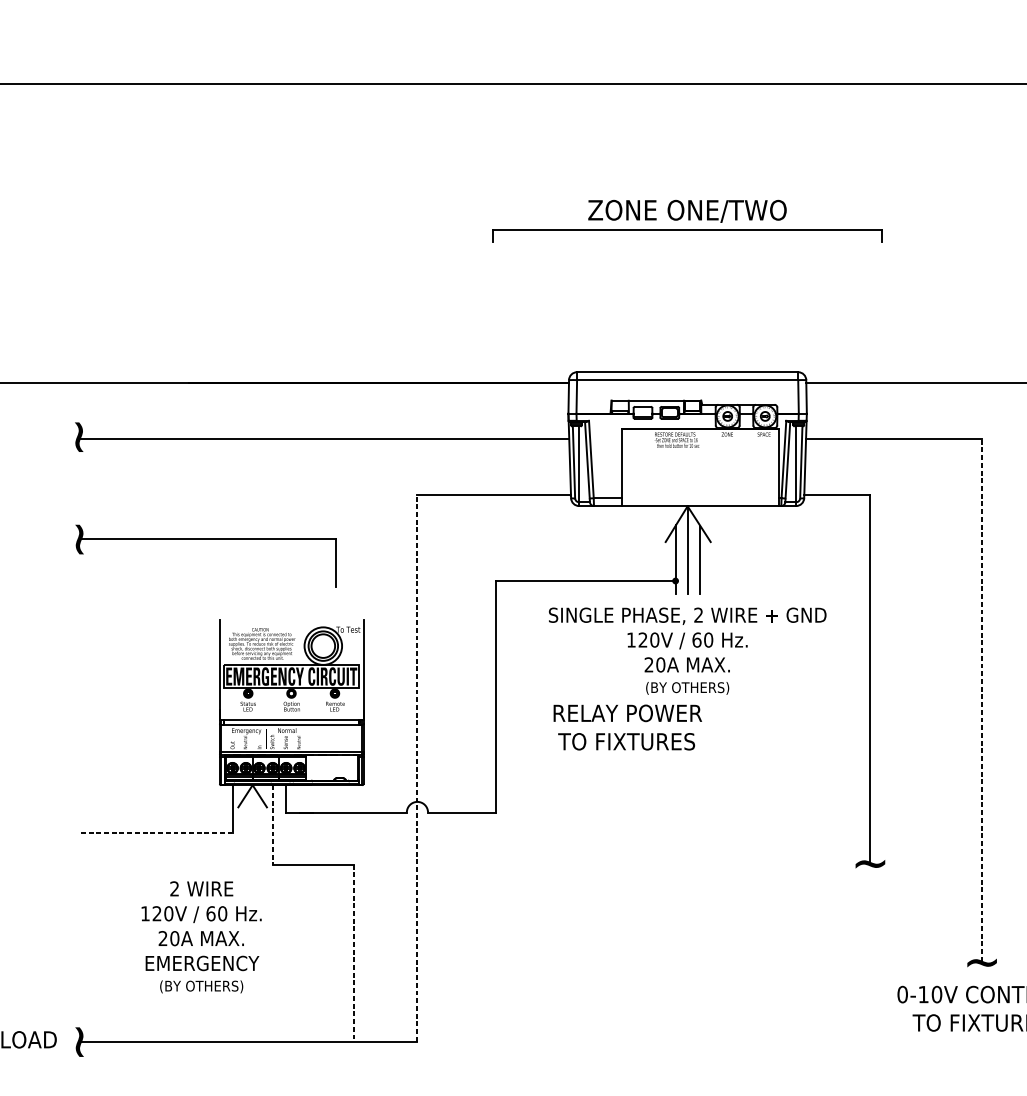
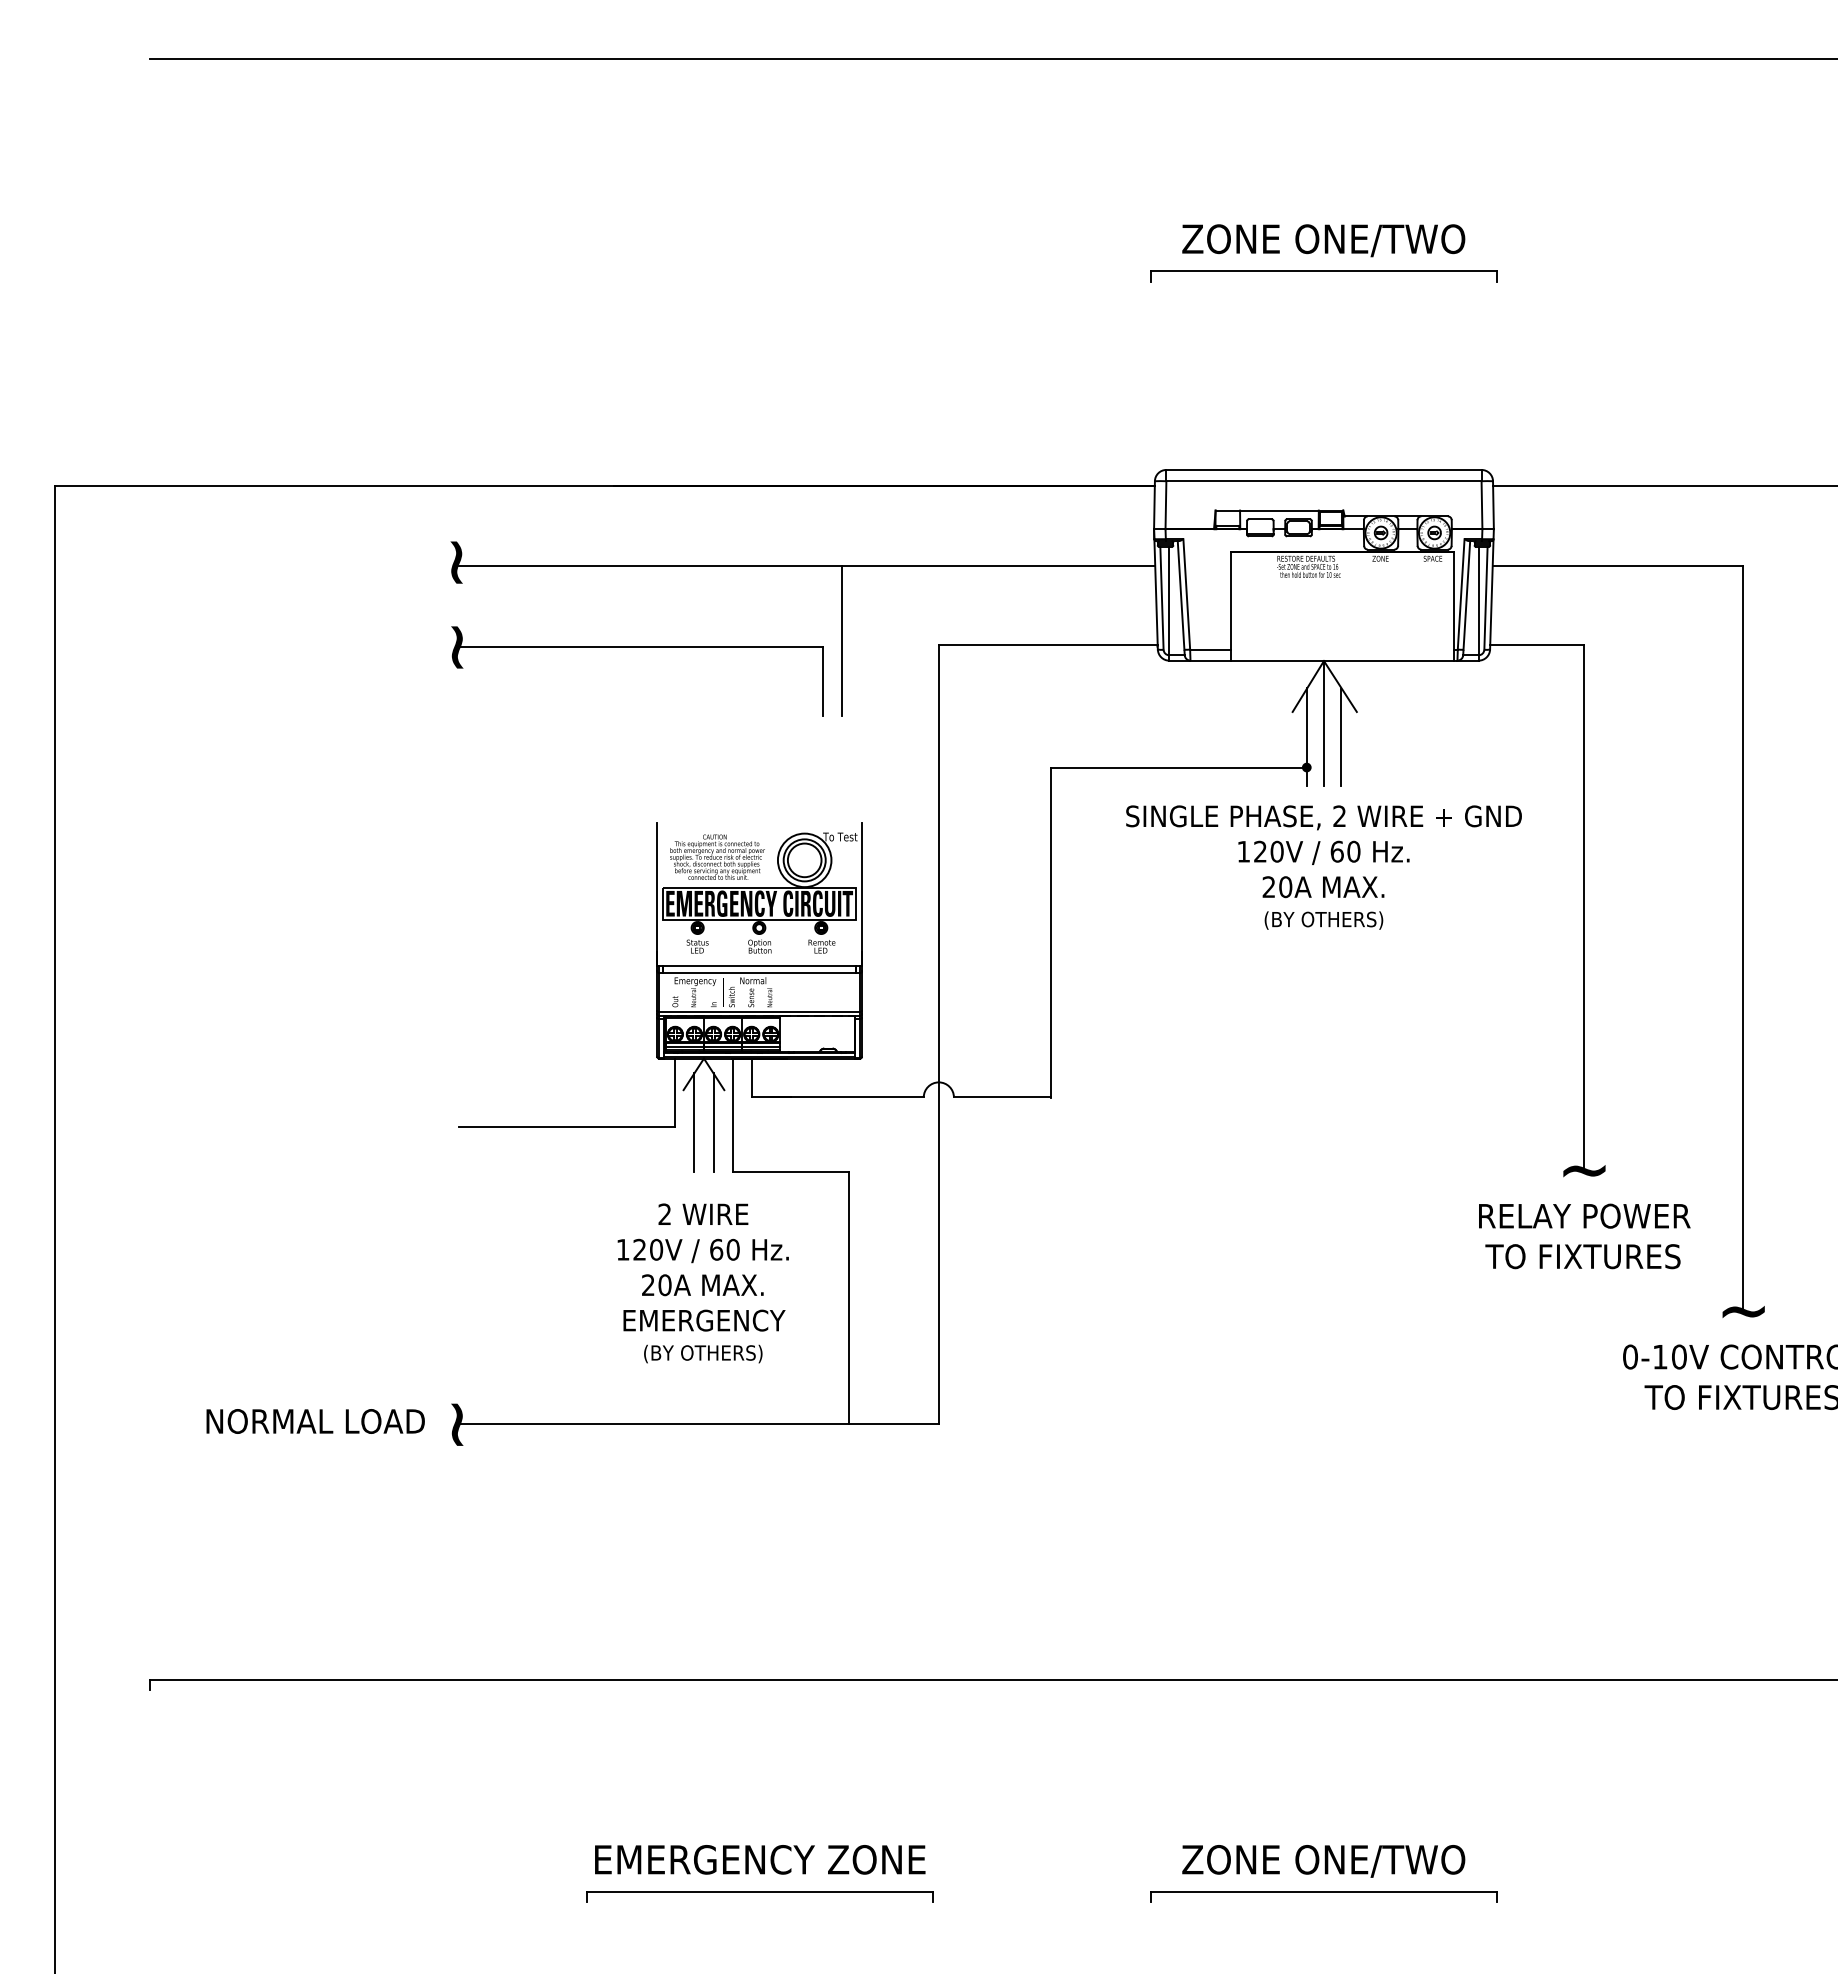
part: (687, 236) -> (1323, 276), size x0.62
line: (349, 491) -> (842, 640), added
part: (206, 539) -> (637, 647), moved
line: (981, 700) -> (1743, 937), dashed -> solid
text: (627, 727) -> (1584, 1236), moved
line: (417, 768) -> (938, 1034), dashed -> solid
line: (272, 825) -> (732, 1115), dashed -> solid
line: (246, 830) -> (694, 1122), added
line: (259, 830) -> (713, 1122), added
line: (156, 833) -> (567, 1127), dashed -> solid
text: (201, 937) -> (702, 1283), moved
line: (354, 953) -> (848, 1298), dashed -> solid

